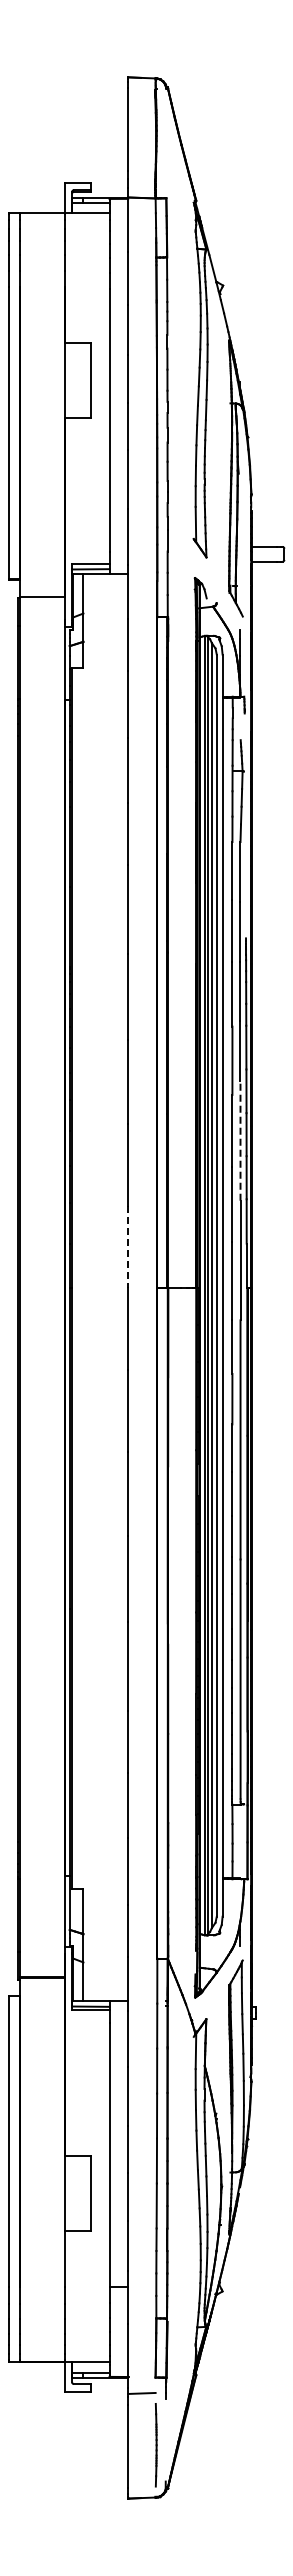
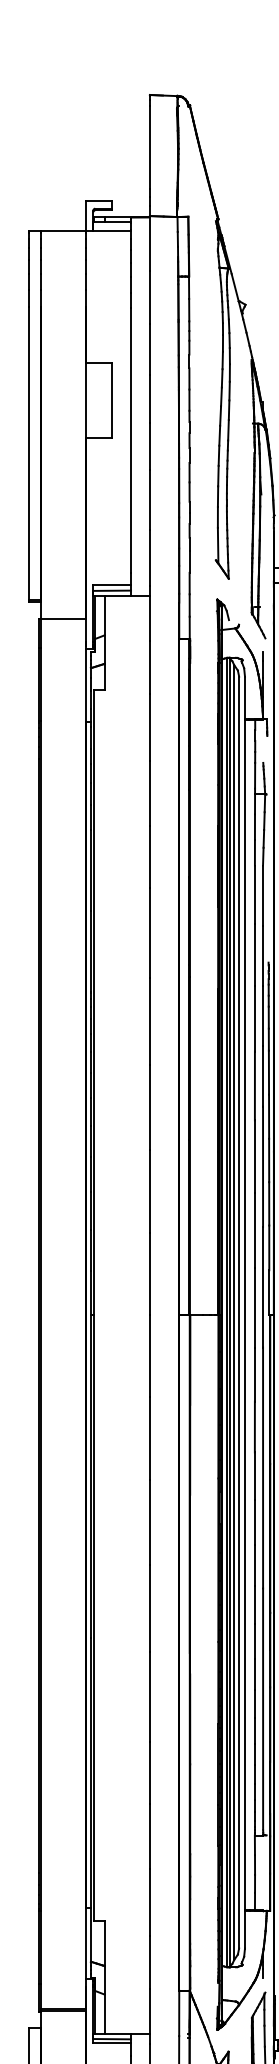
line: (240, 1140) -> (263, 1166), dashed -> solid
line: (128, 1247) -> (150, 1274), dashed -> solid

